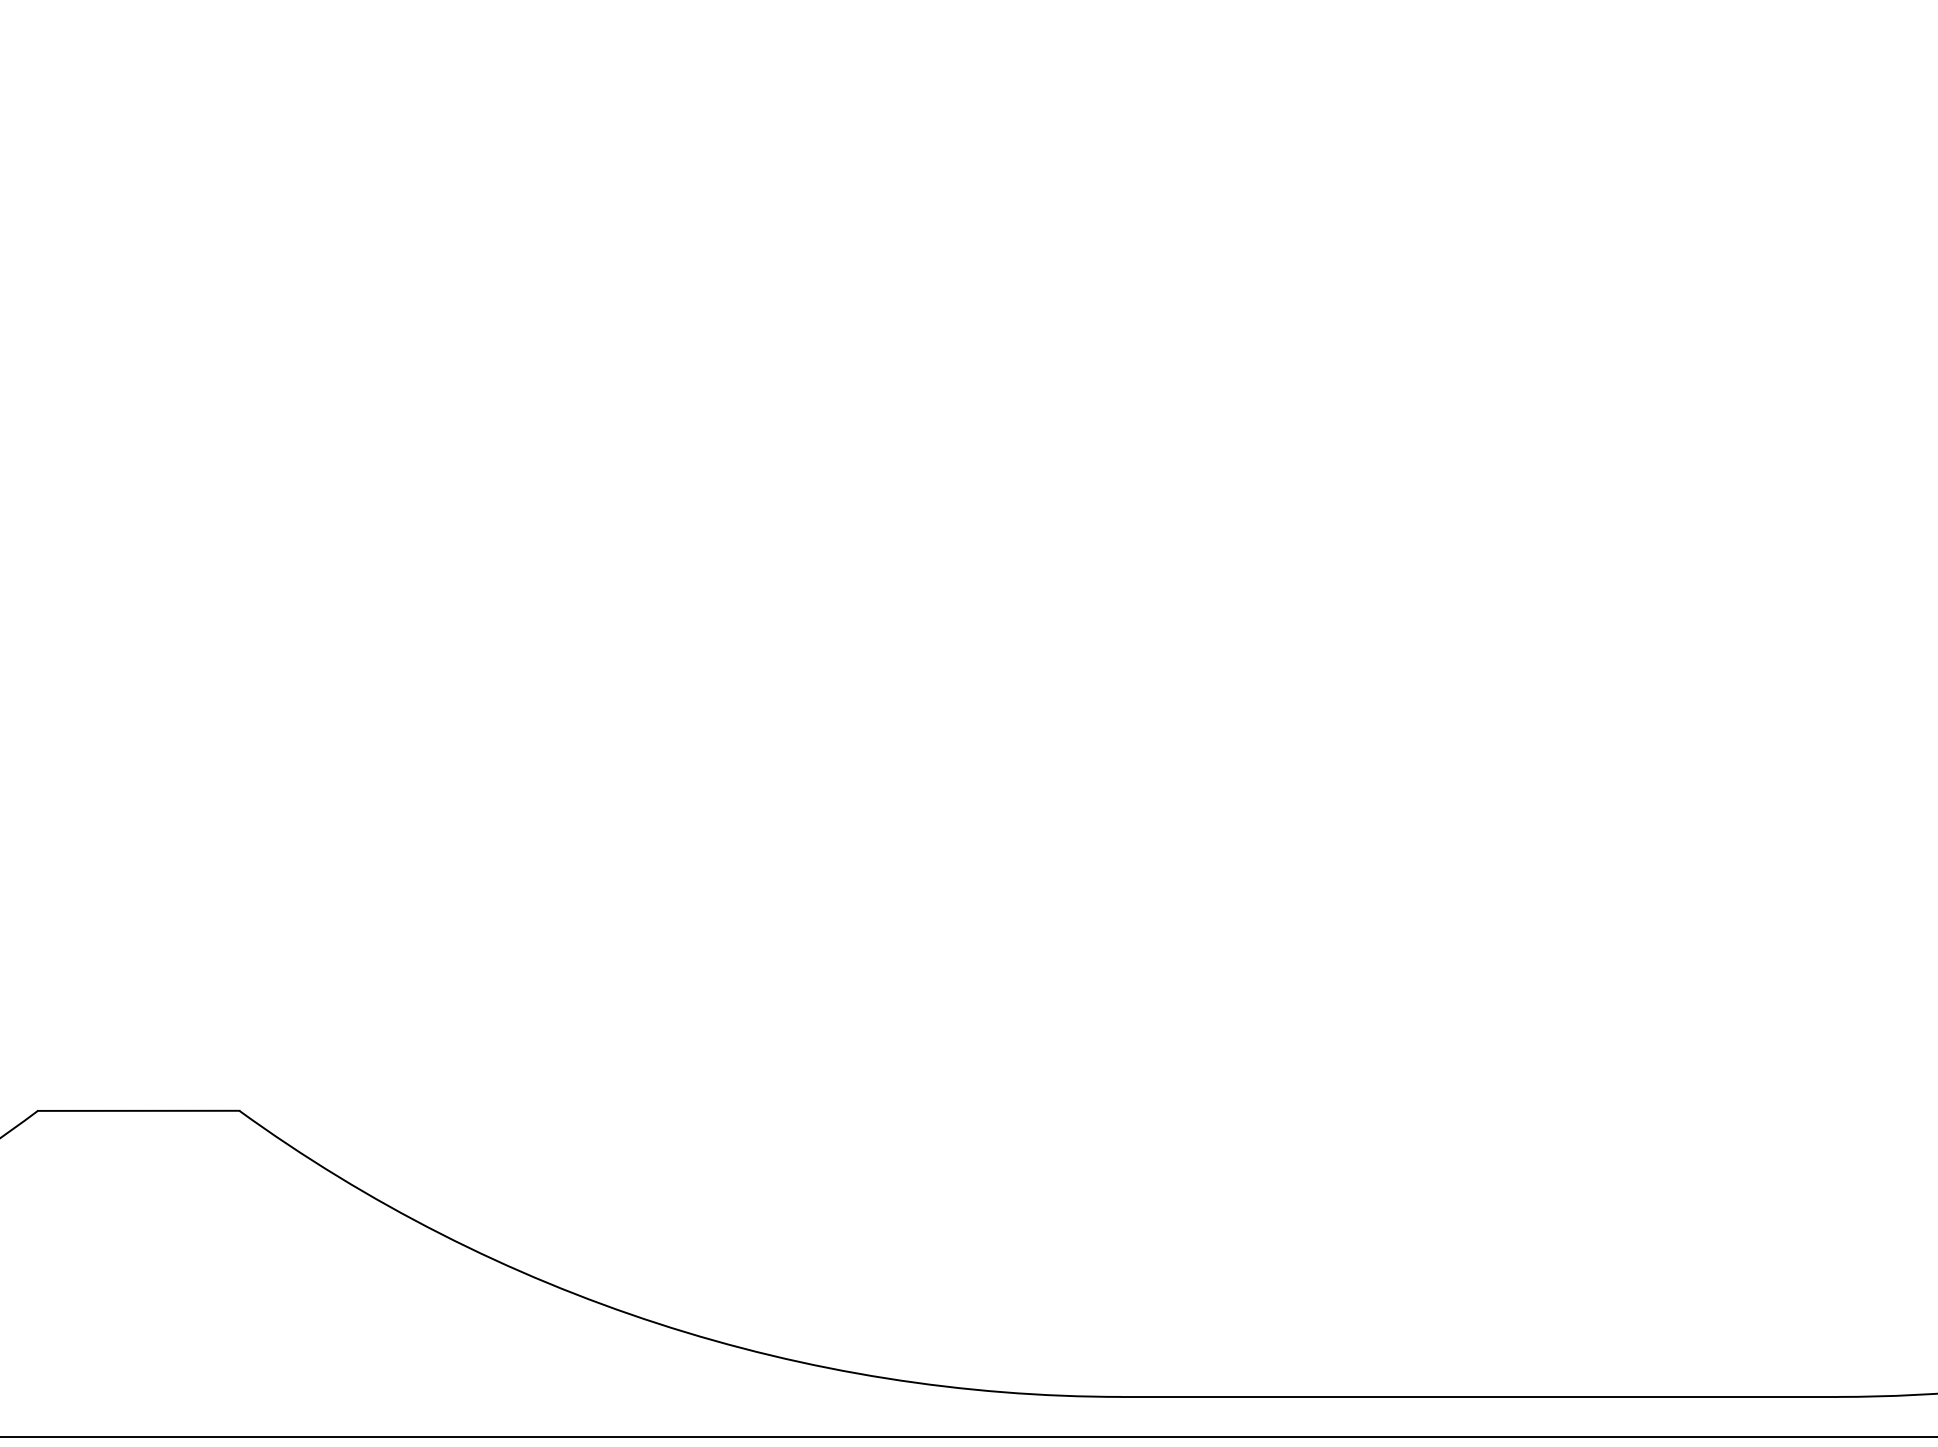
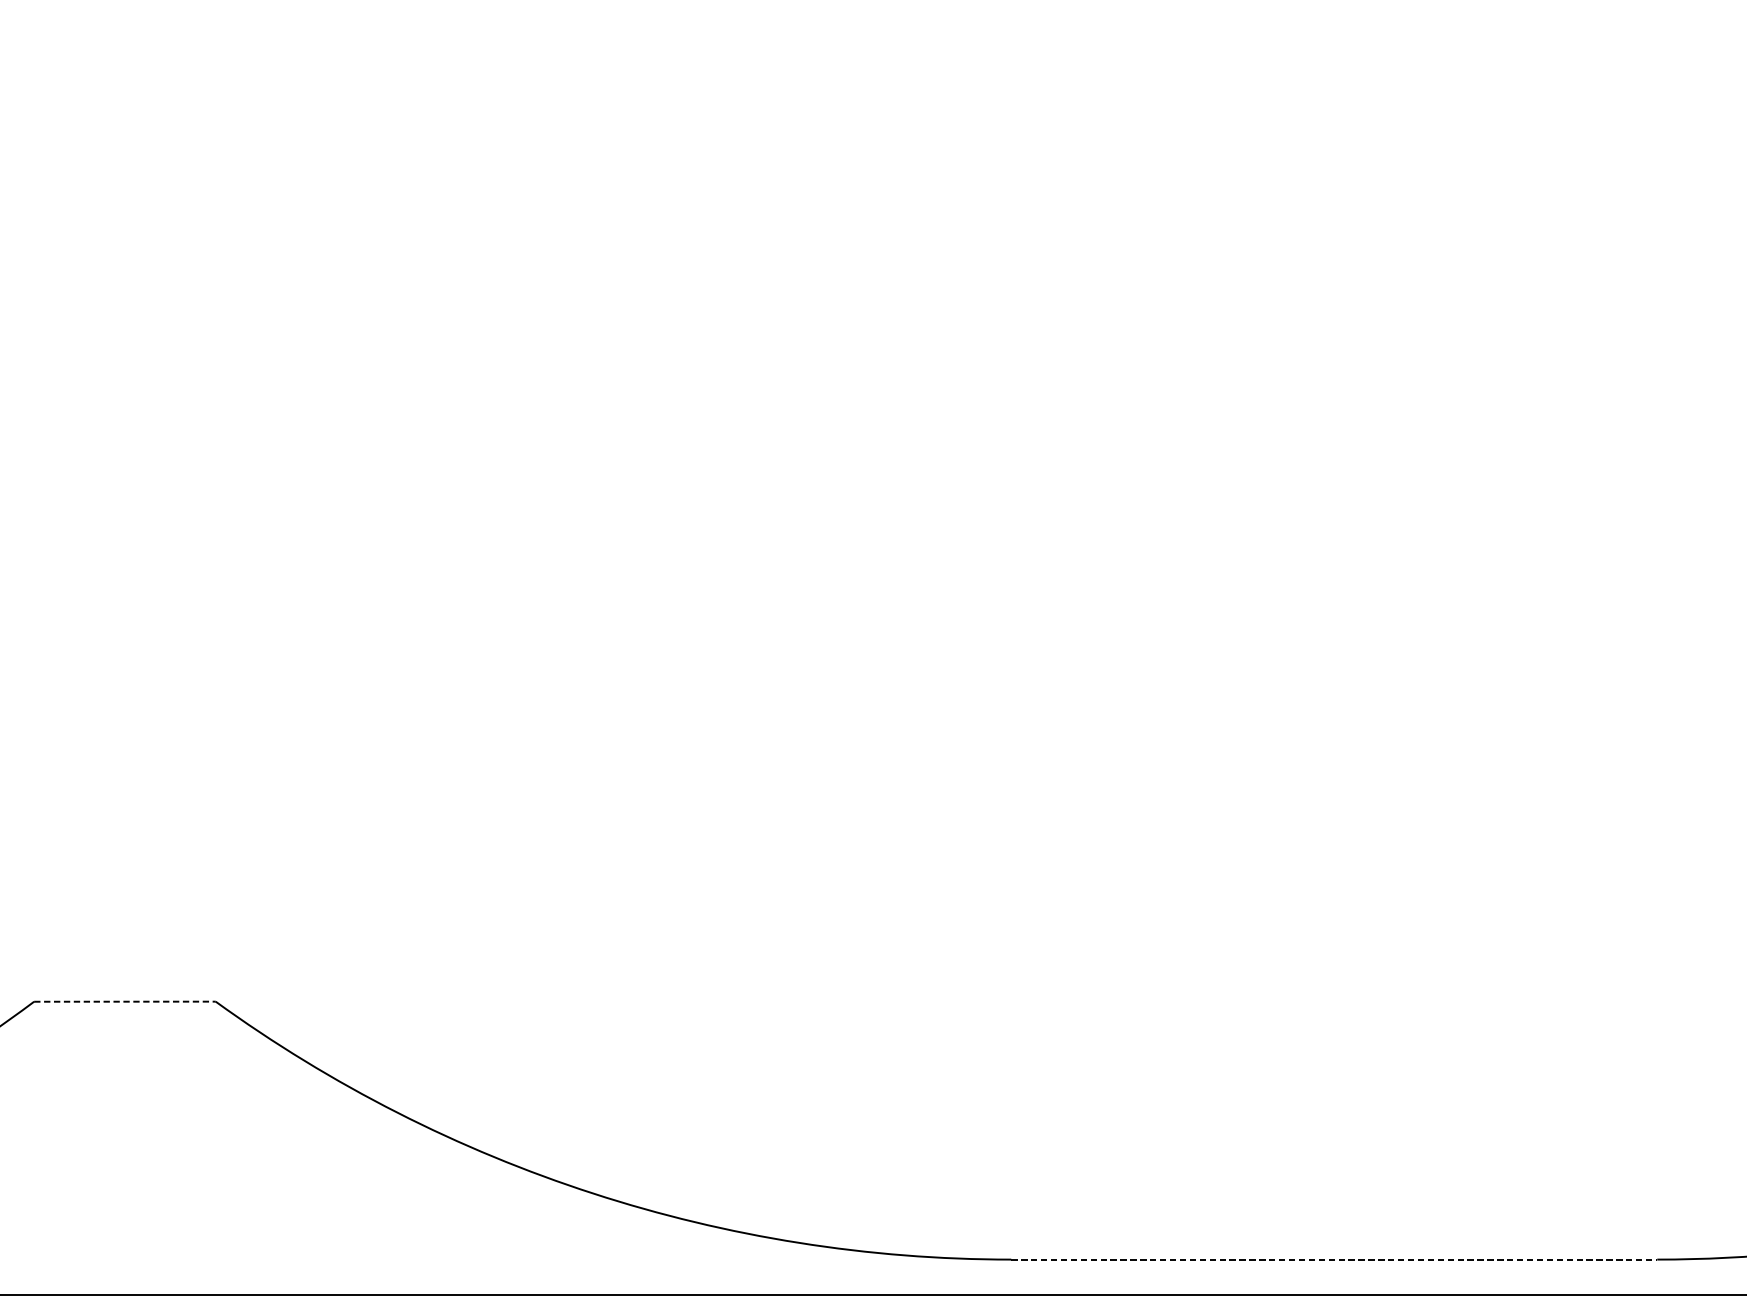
line: (138, 1110) -> (124, 1001), solid -> dashed
line: (1480, 1396) -> (1334, 1259), solid -> dashed

